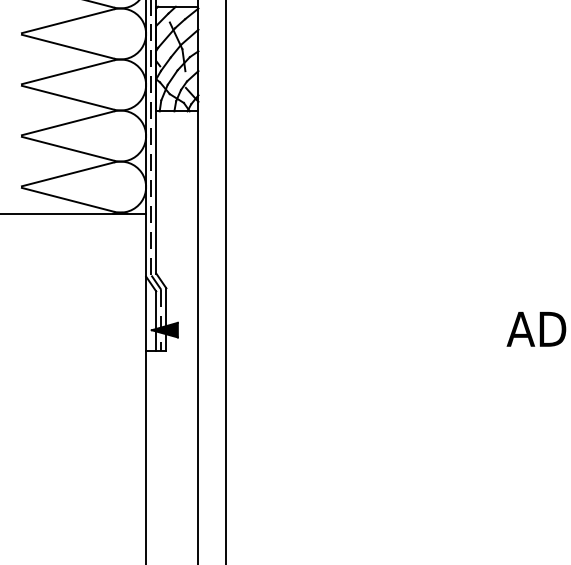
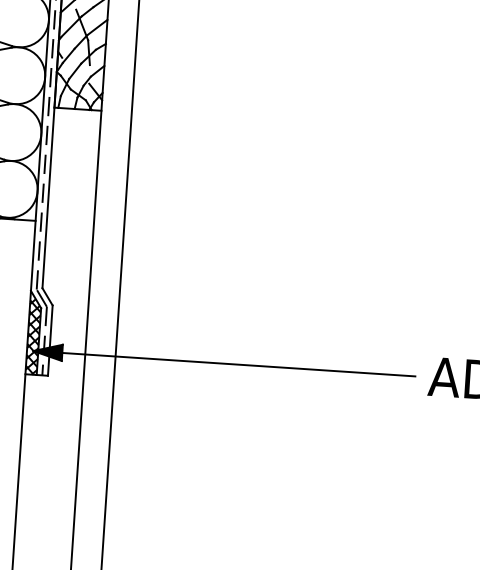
hatch: (151, 314) -> (34, 333), added
line: (335, 330) -> (237, 364), added

